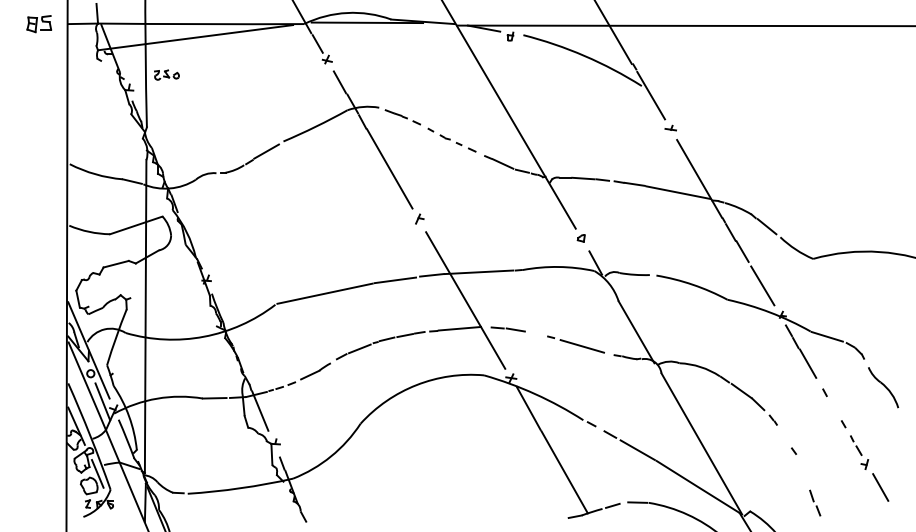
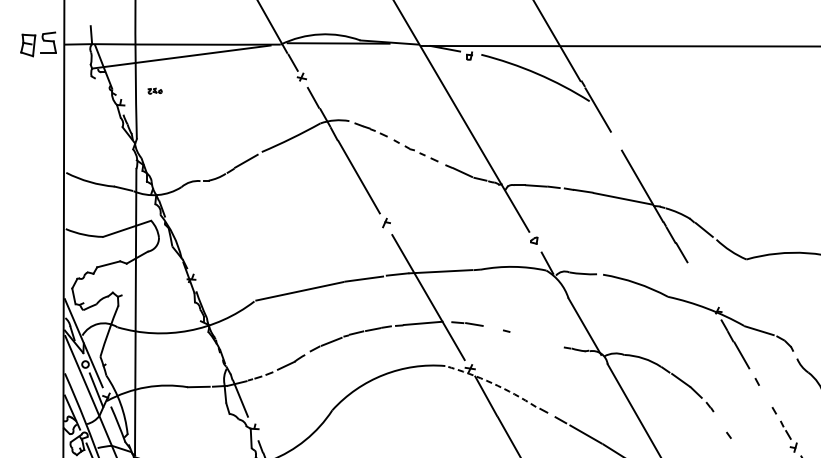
part: (38, 24) -> (37, 44), size x1.6
part: (166, 74) -> (154, 90), size x0.6
part: (670, 127) -> (615, 139), removed
line: (762, 285) -> (700, 283), removed
line: (582, 346) -> (535, 339), removed
arc: (535, 394) -> (492, 383), solid -> dashed

